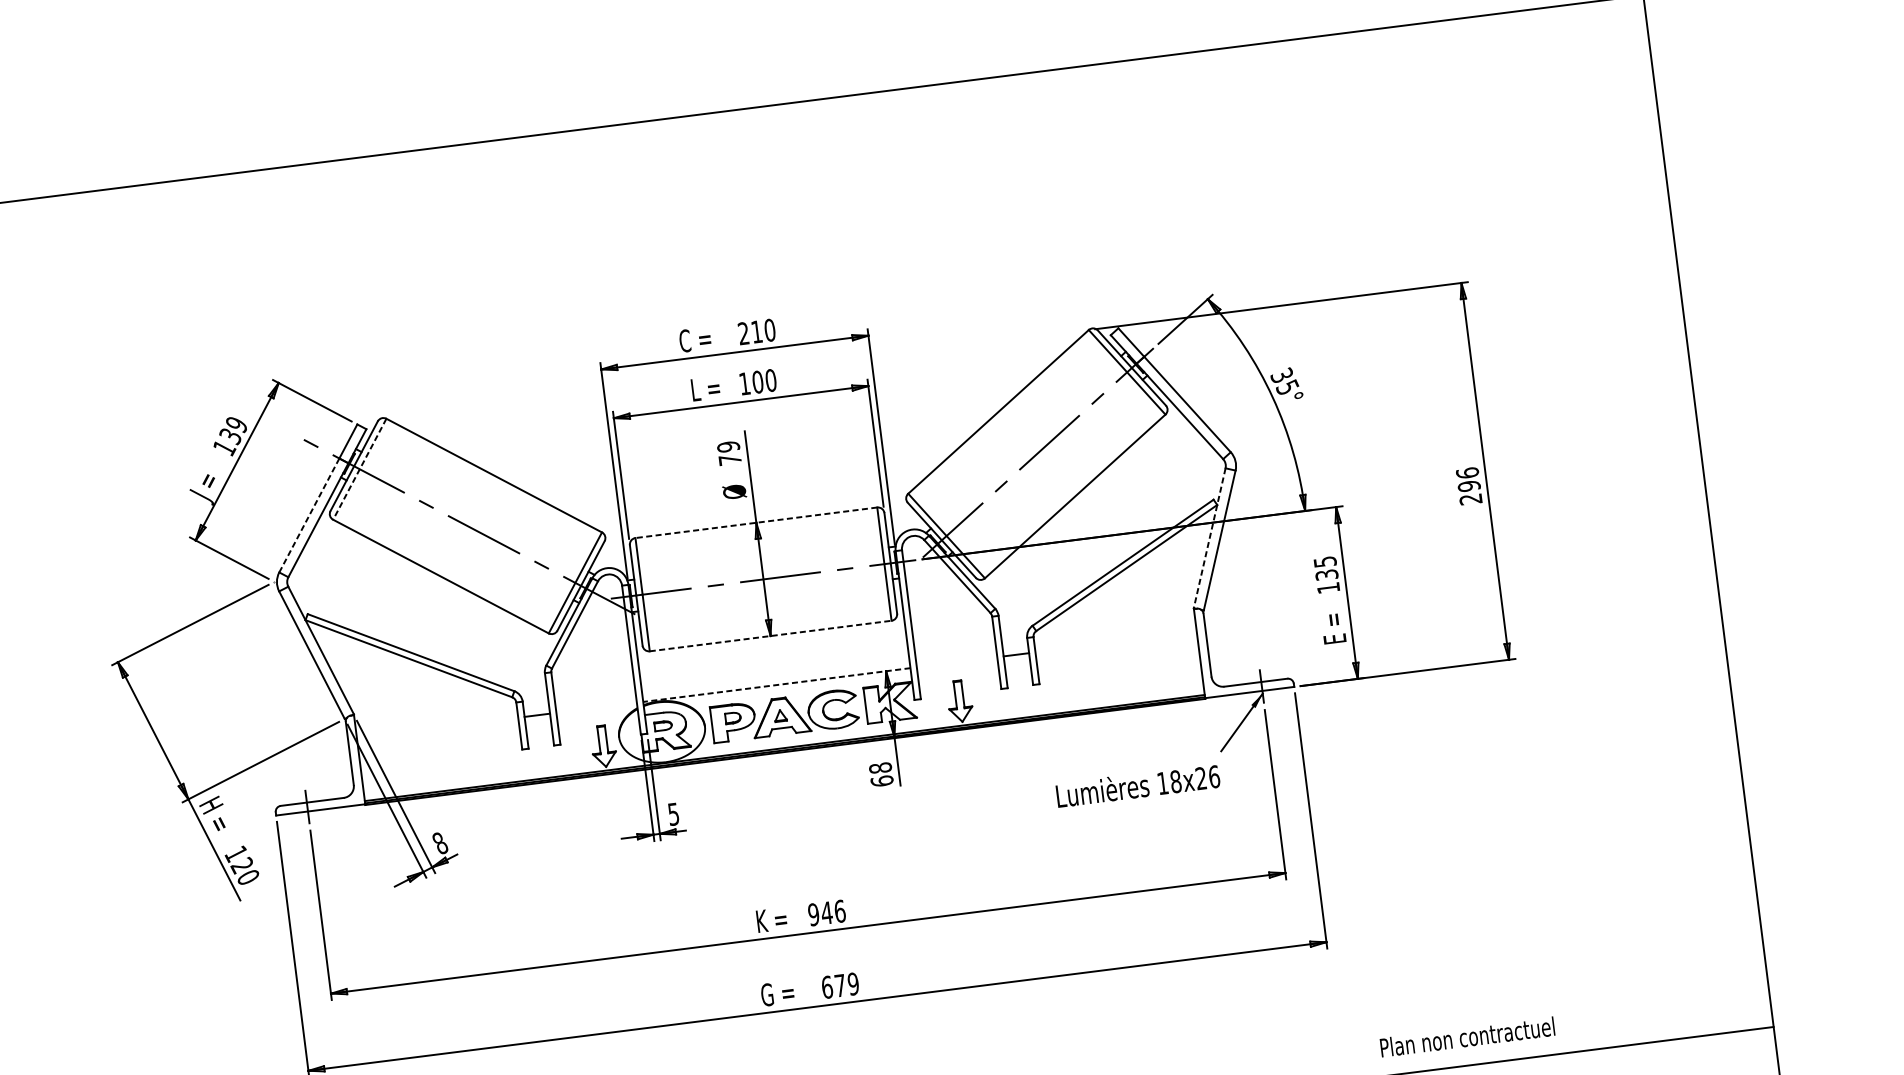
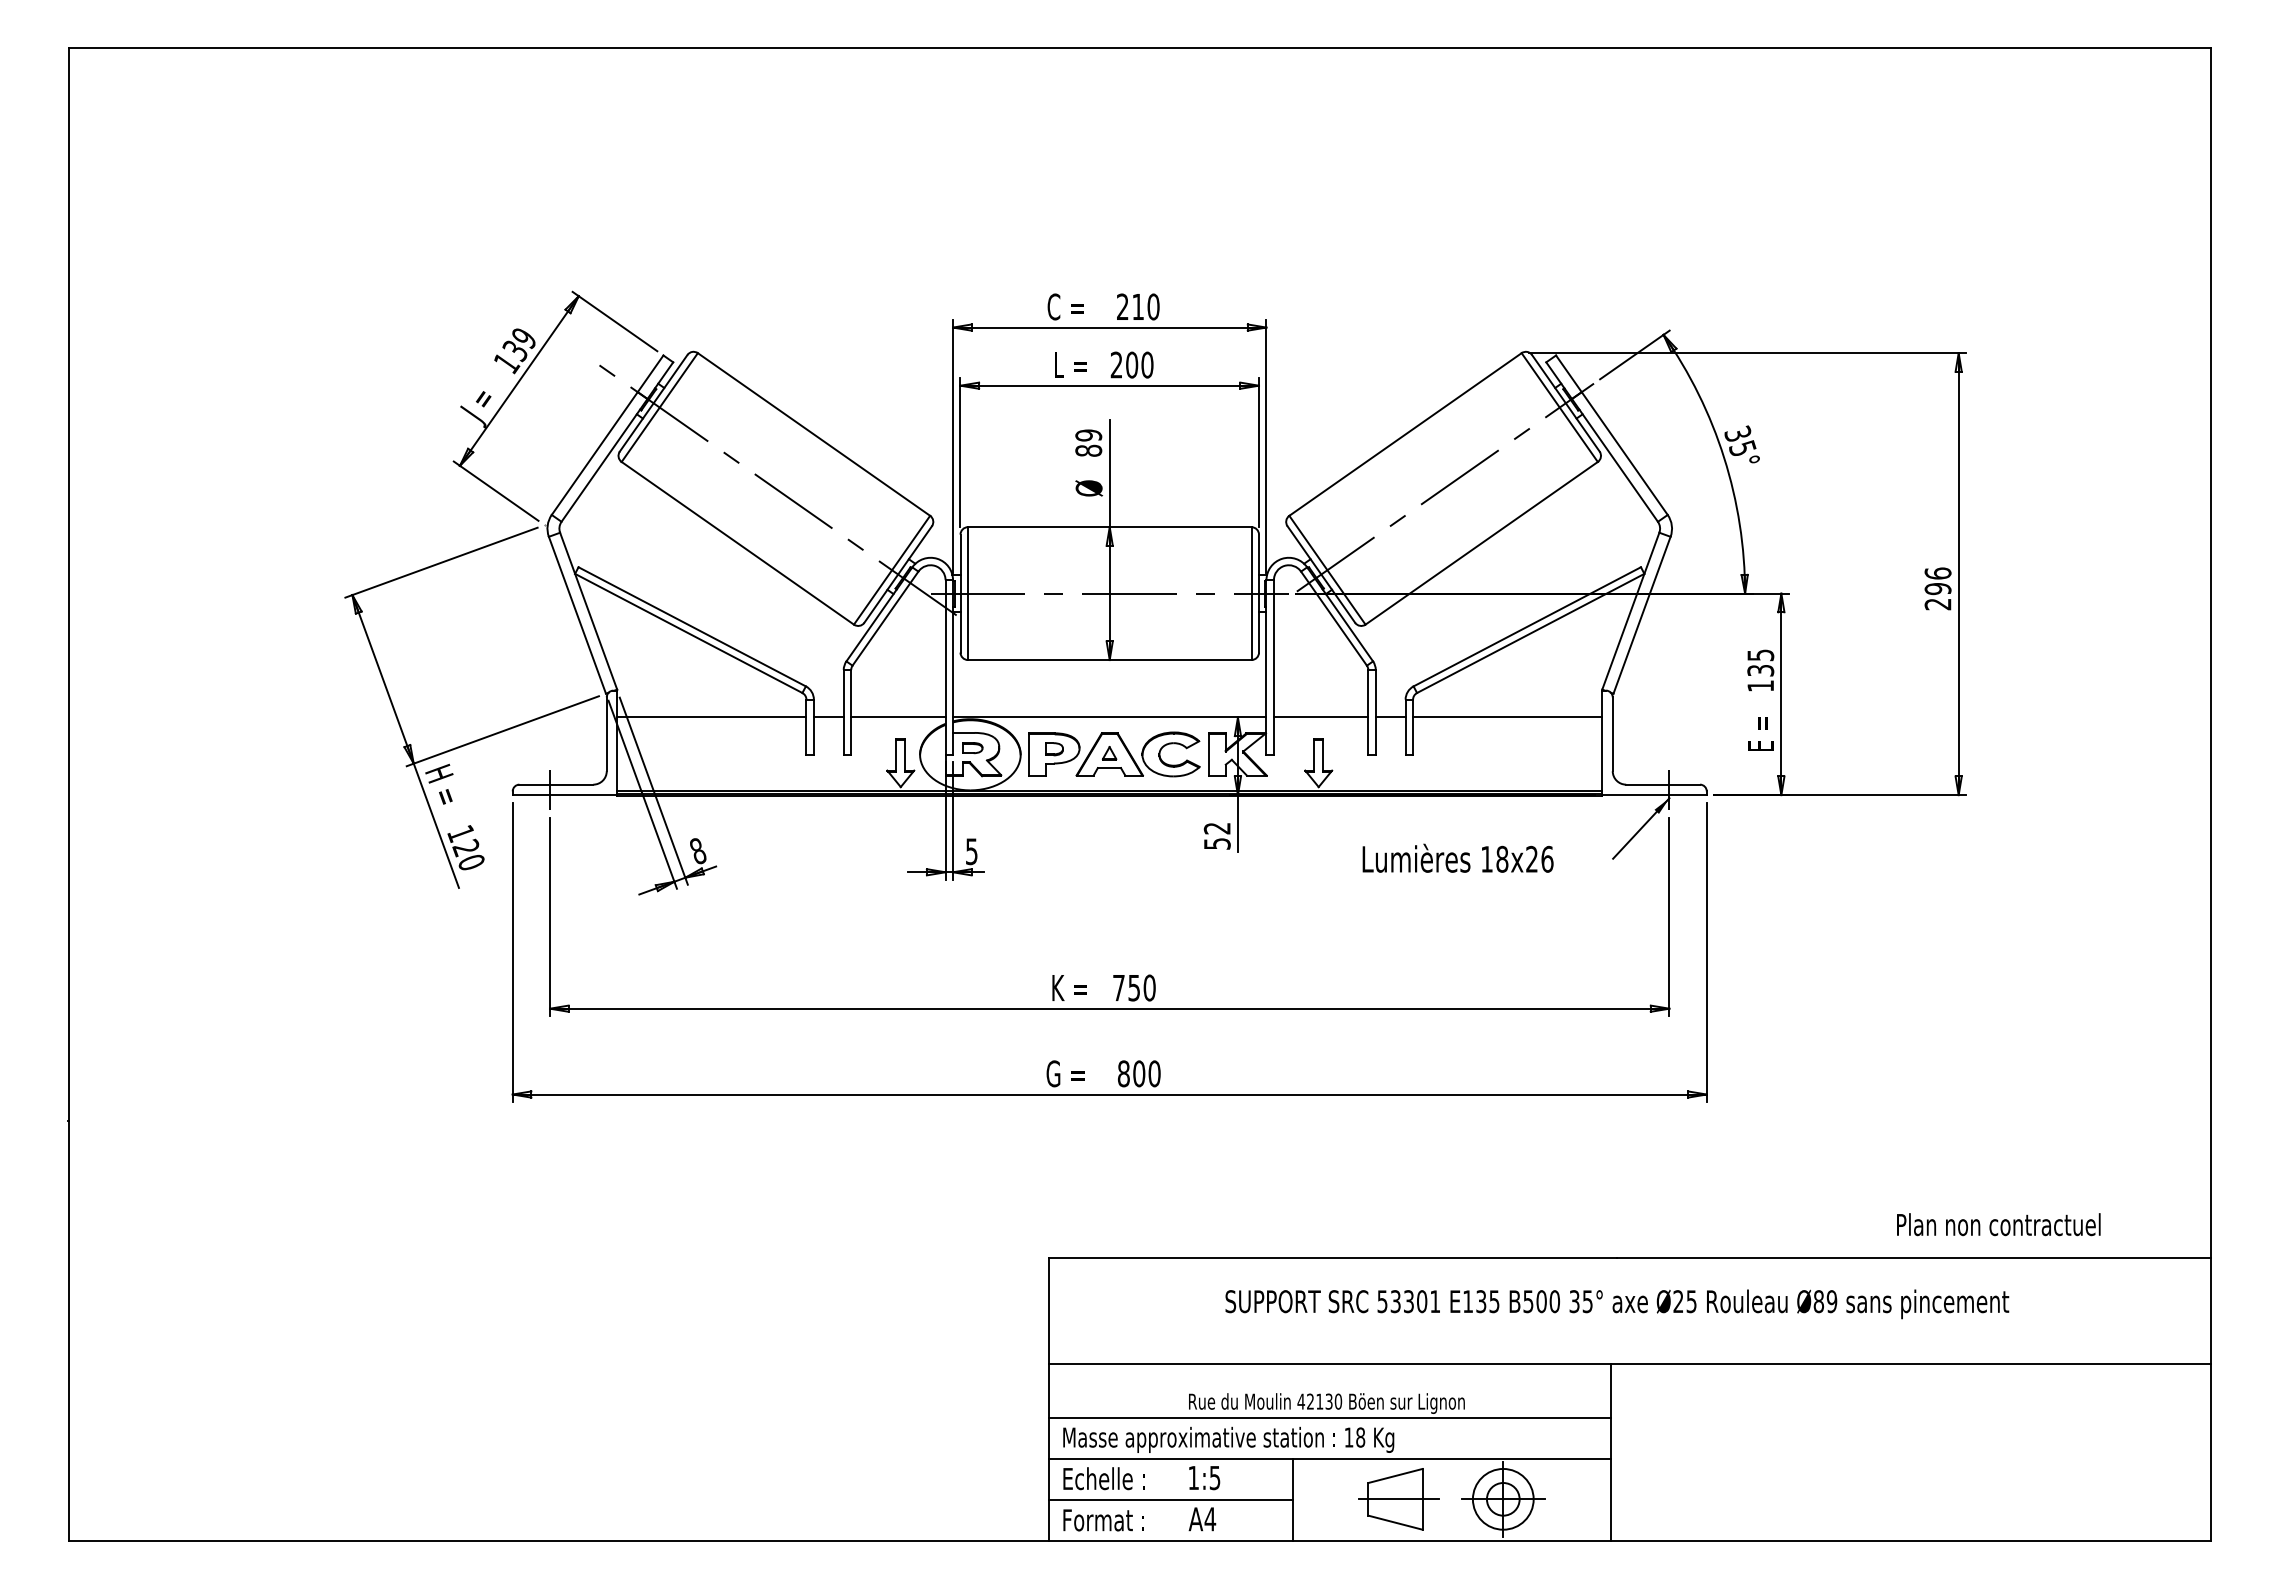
text: (744, 383) -> (1116, 364), 100 -> 200
text: (729, 459) -> (1088, 450), 79 -> 89
line: (359, 469) -> (659, 407), dashed -> solid
line: (309, 515) -> (594, 453), dashed -> solid
line: (756, 523) -> (1109, 527), dashed -> solid
line: (1209, 538) -> (1630, 611), dashed -> solid
line: (770, 636) -> (1109, 660), dashed -> solid
line: (1115, 642) -> (1507, 717), added
line: (956, 662) -> (1320, 717), added
line: (776, 685) -> (1109, 717), dashed -> solid
line: (596, 707) -> (898, 717), added
line: (437, 727) -> (711, 717), added
text: (880, 774) -> (1216, 835), 68 -> 52
text: (1137, 785) -> (1457, 857), moved
text: (826, 912) -> (1133, 987), 946 -> 750
text: (839, 985) -> (1138, 1073), 679 -> 800
text: (1467, 1037) -> (1998, 1224), moved

